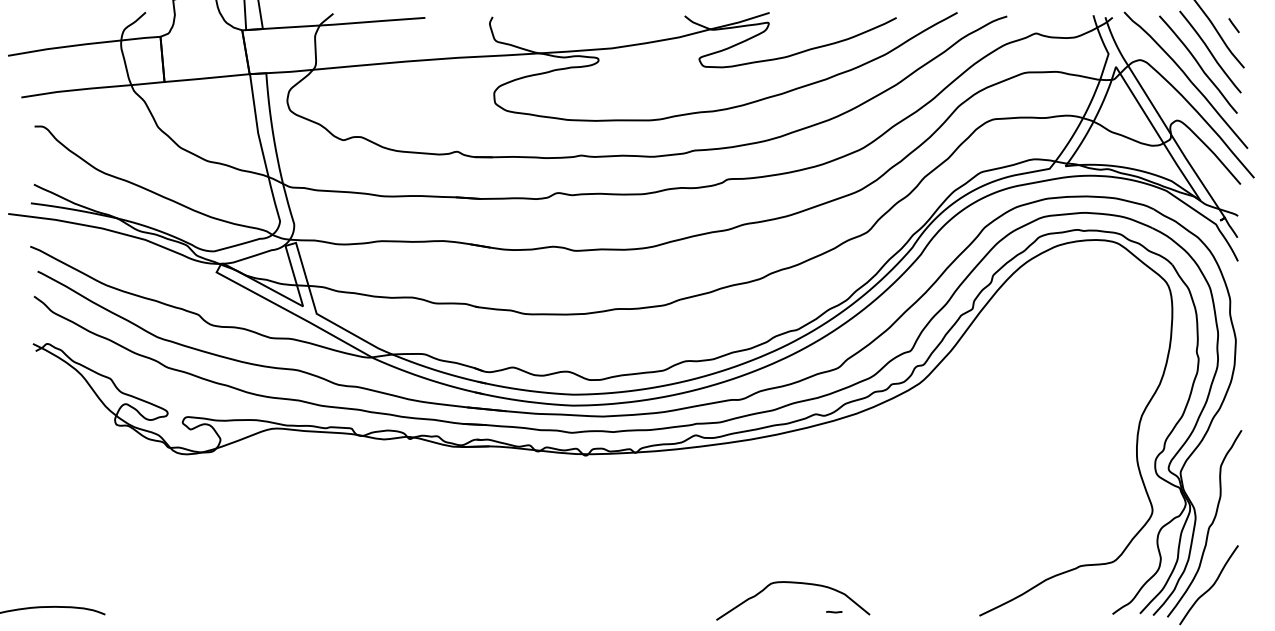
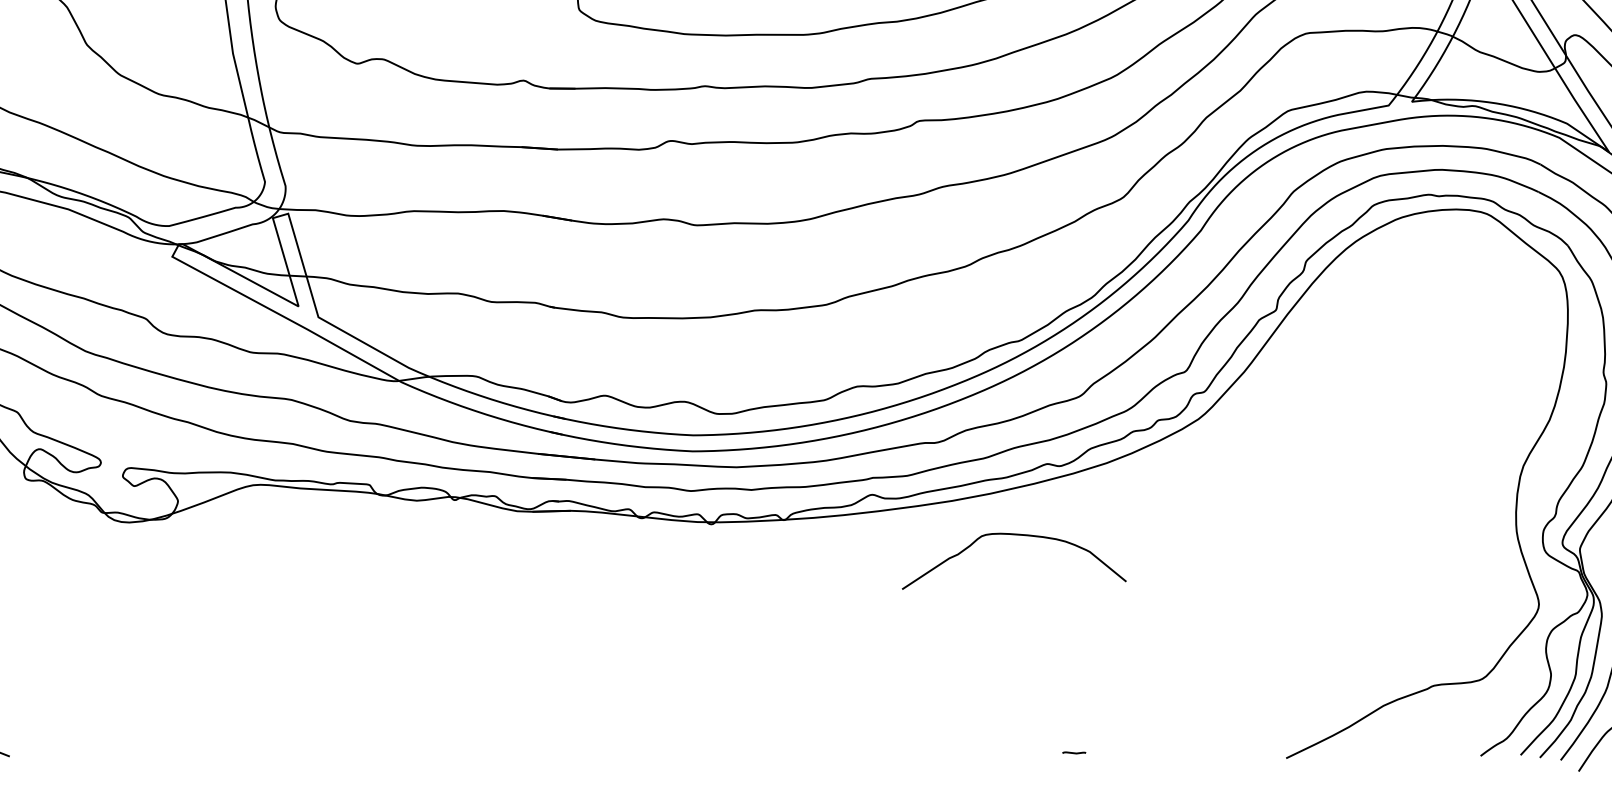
curve: (793, 583) -> (1014, 535), moved

